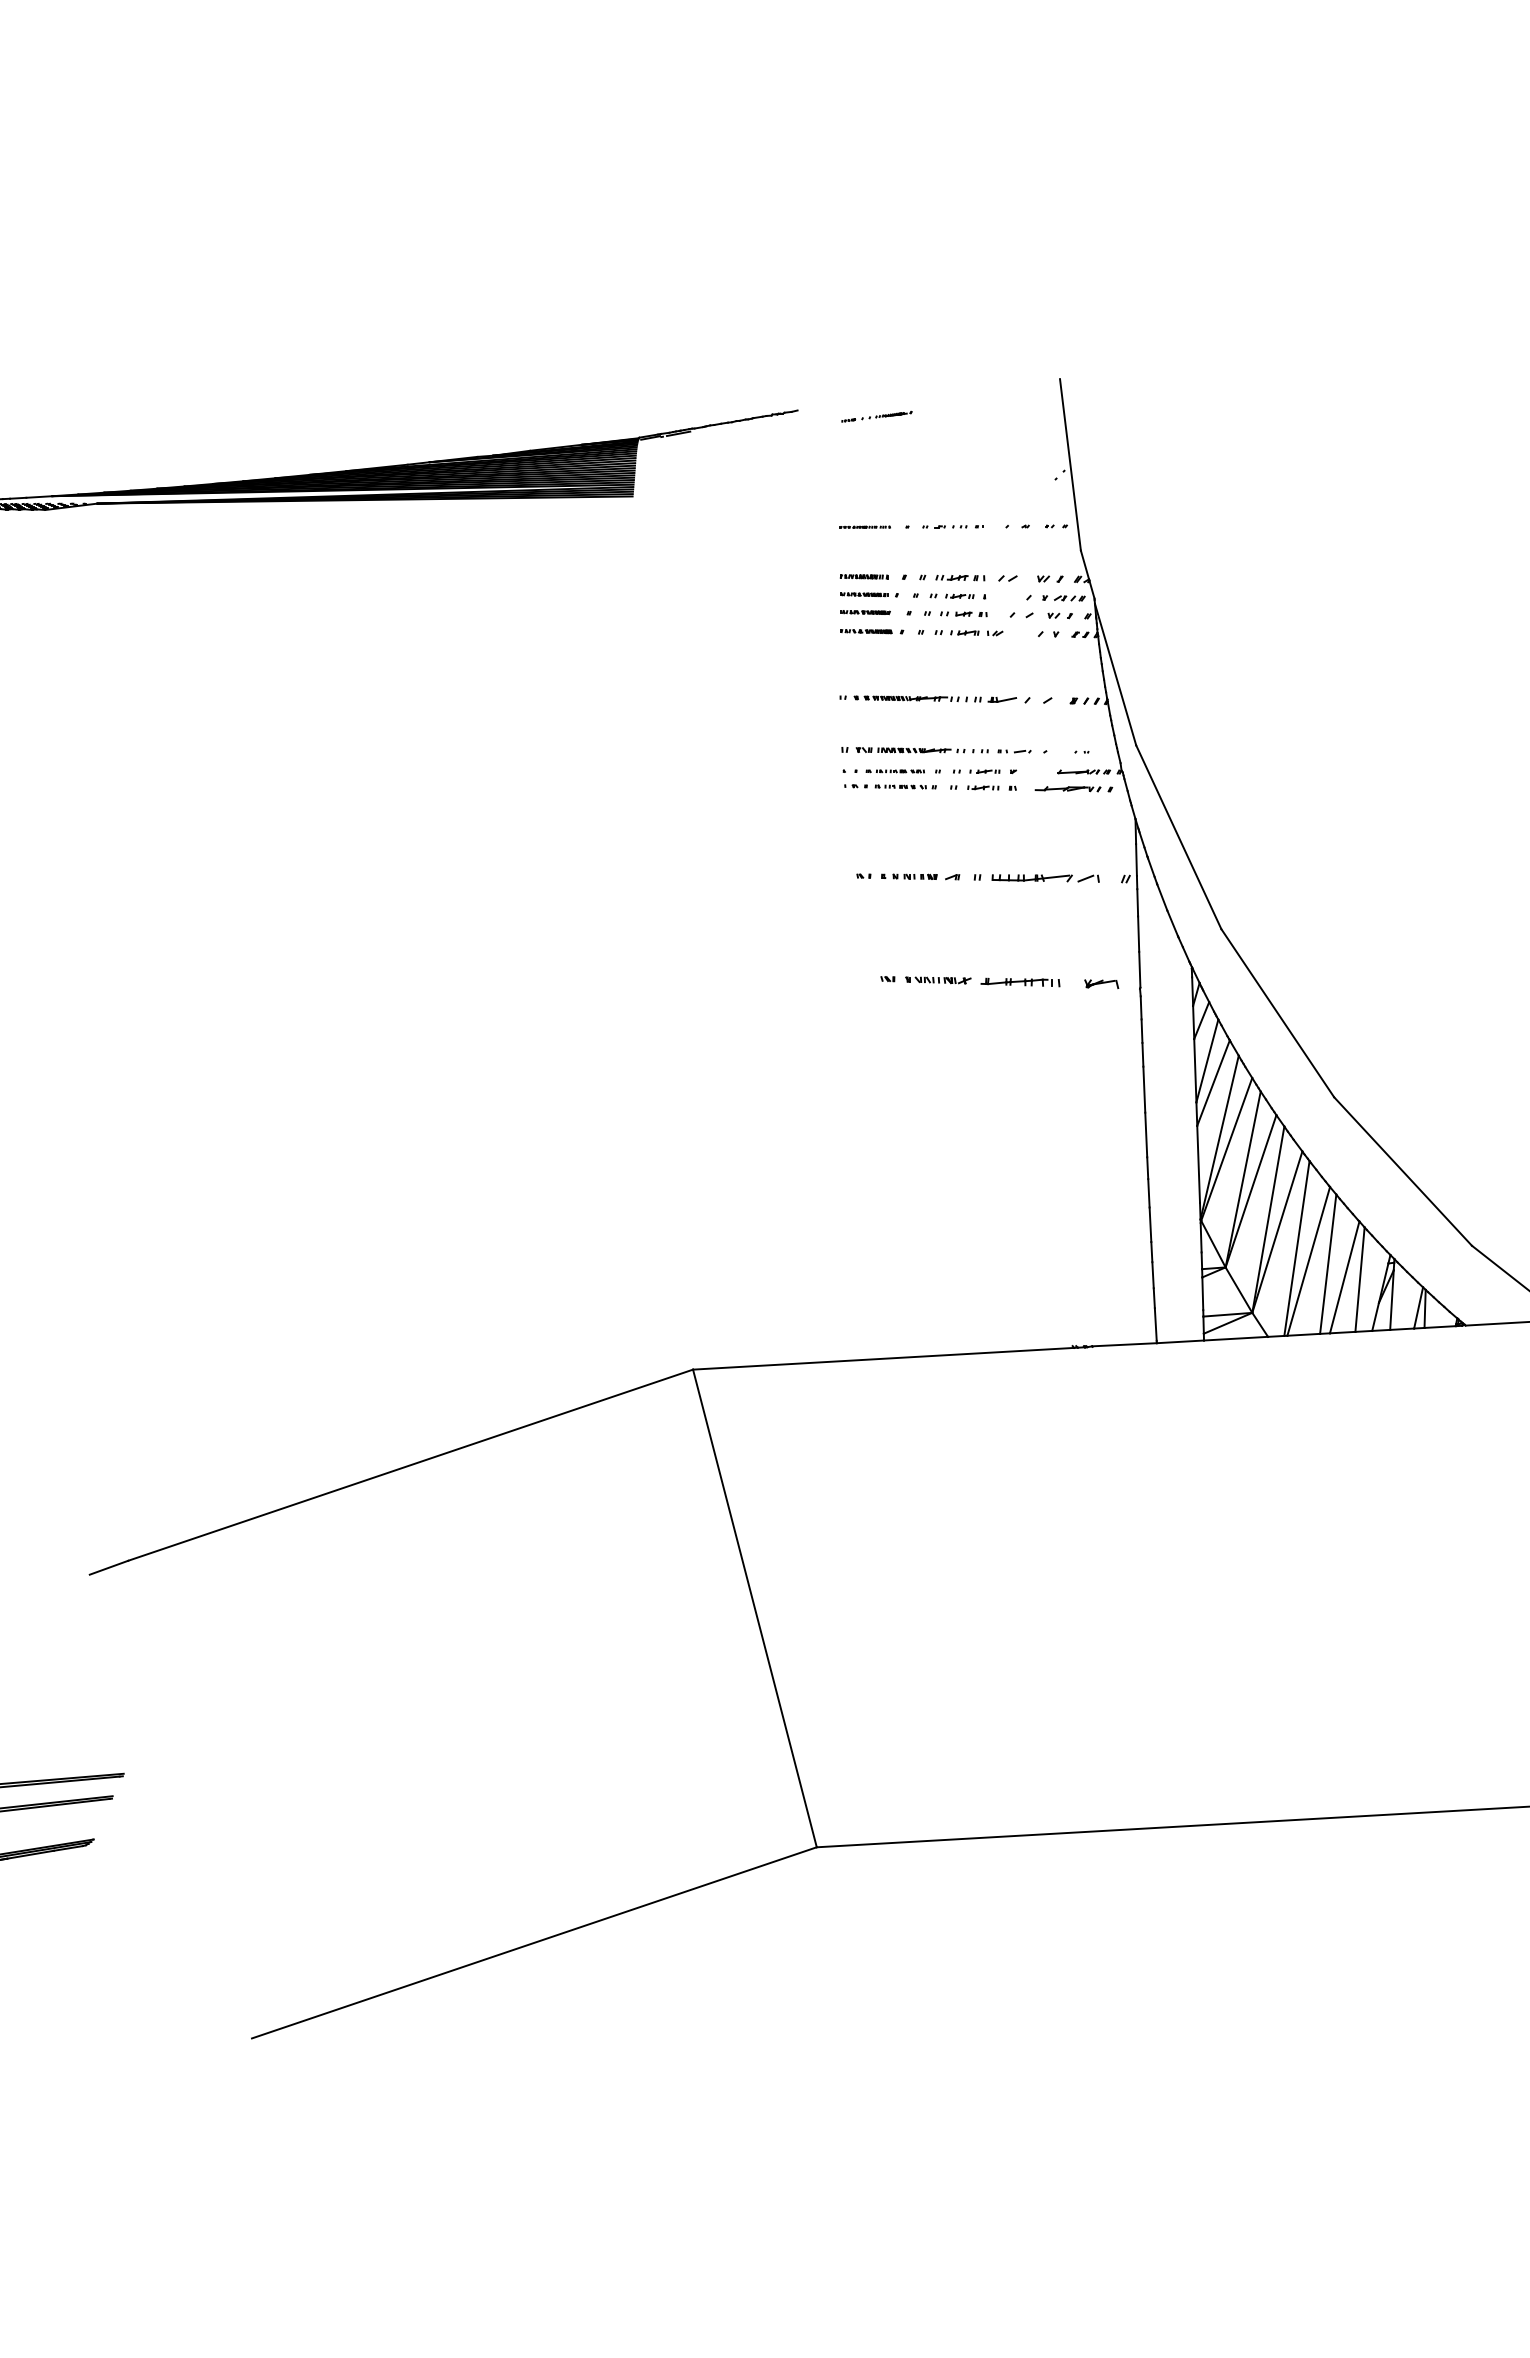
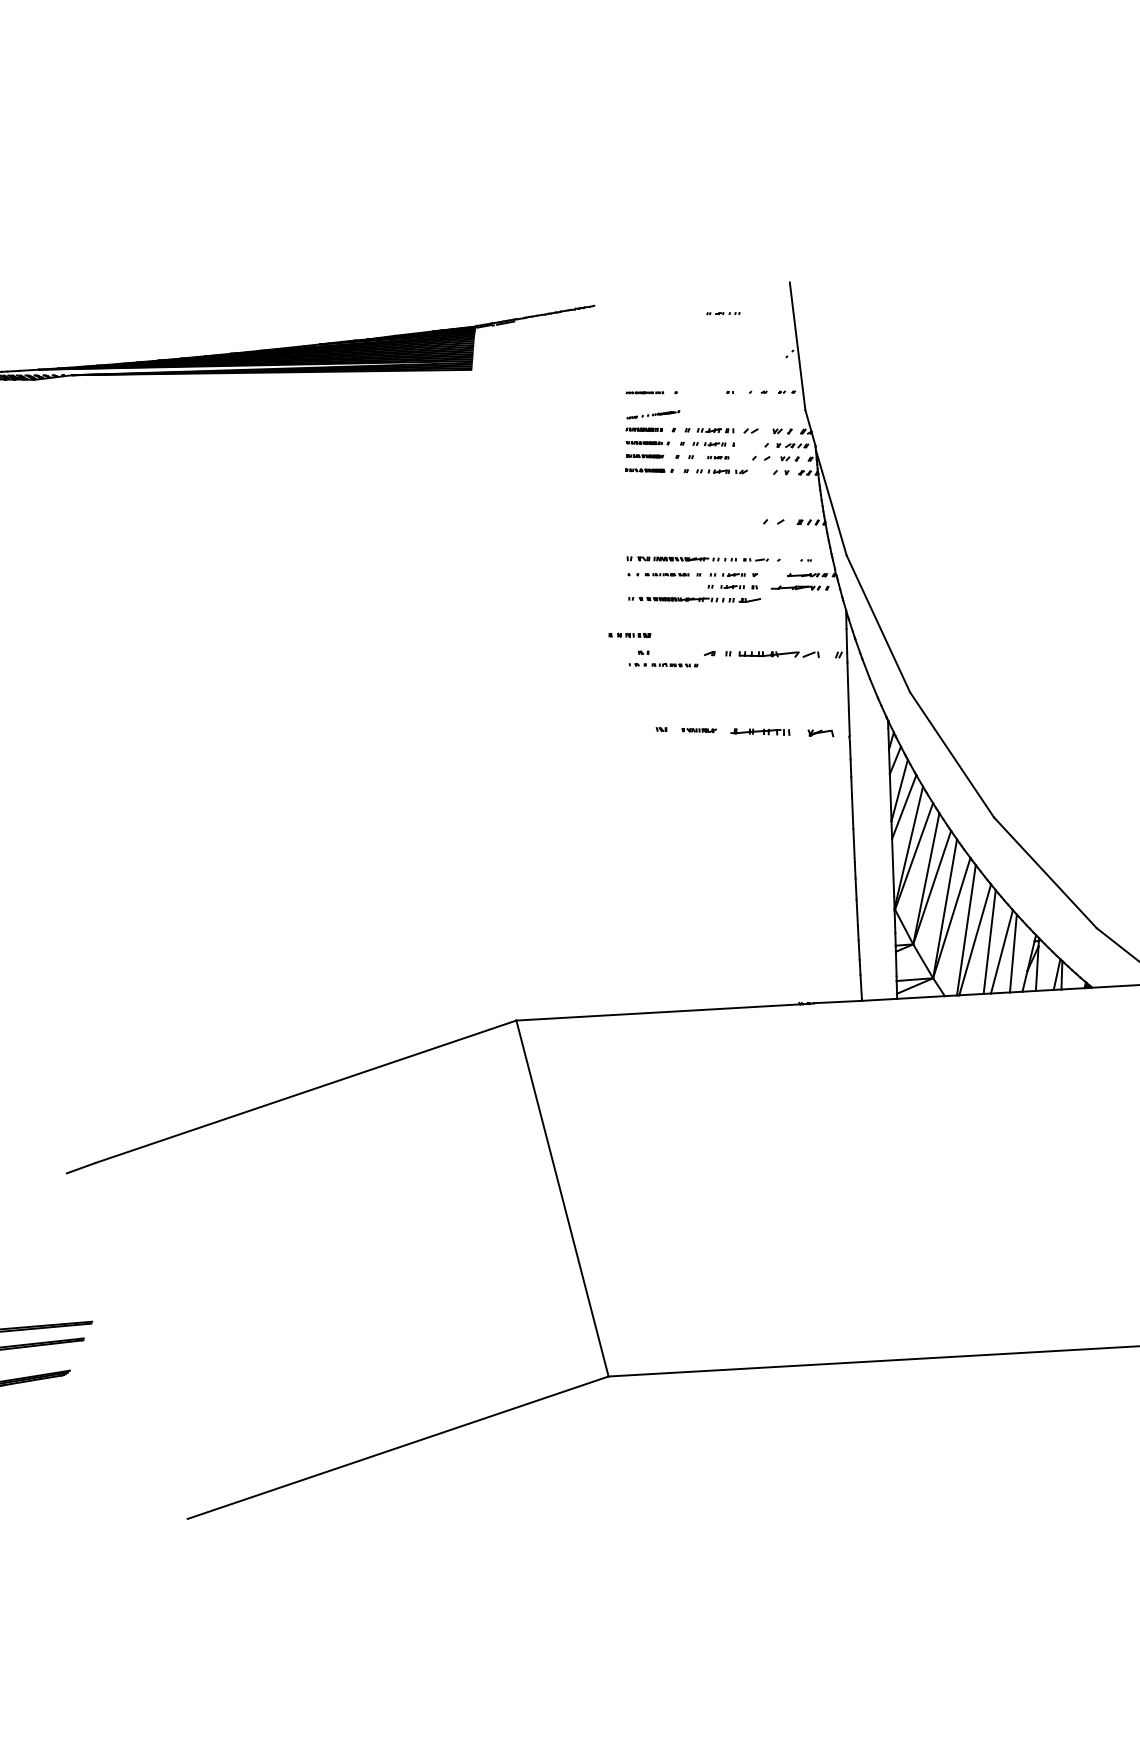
part: (876, 416) -> (653, 414), moved
part: (944, 526) -> (723, 313), moved
part: (963, 614) -> (717, 457), size x0.6
part: (927, 698) -> (694, 599), moved
part: (890, 786) -> (663, 665), moved
part: (909, 876) -> (629, 635), moved
part: (938, 980) -> (699, 730), size x0.7

